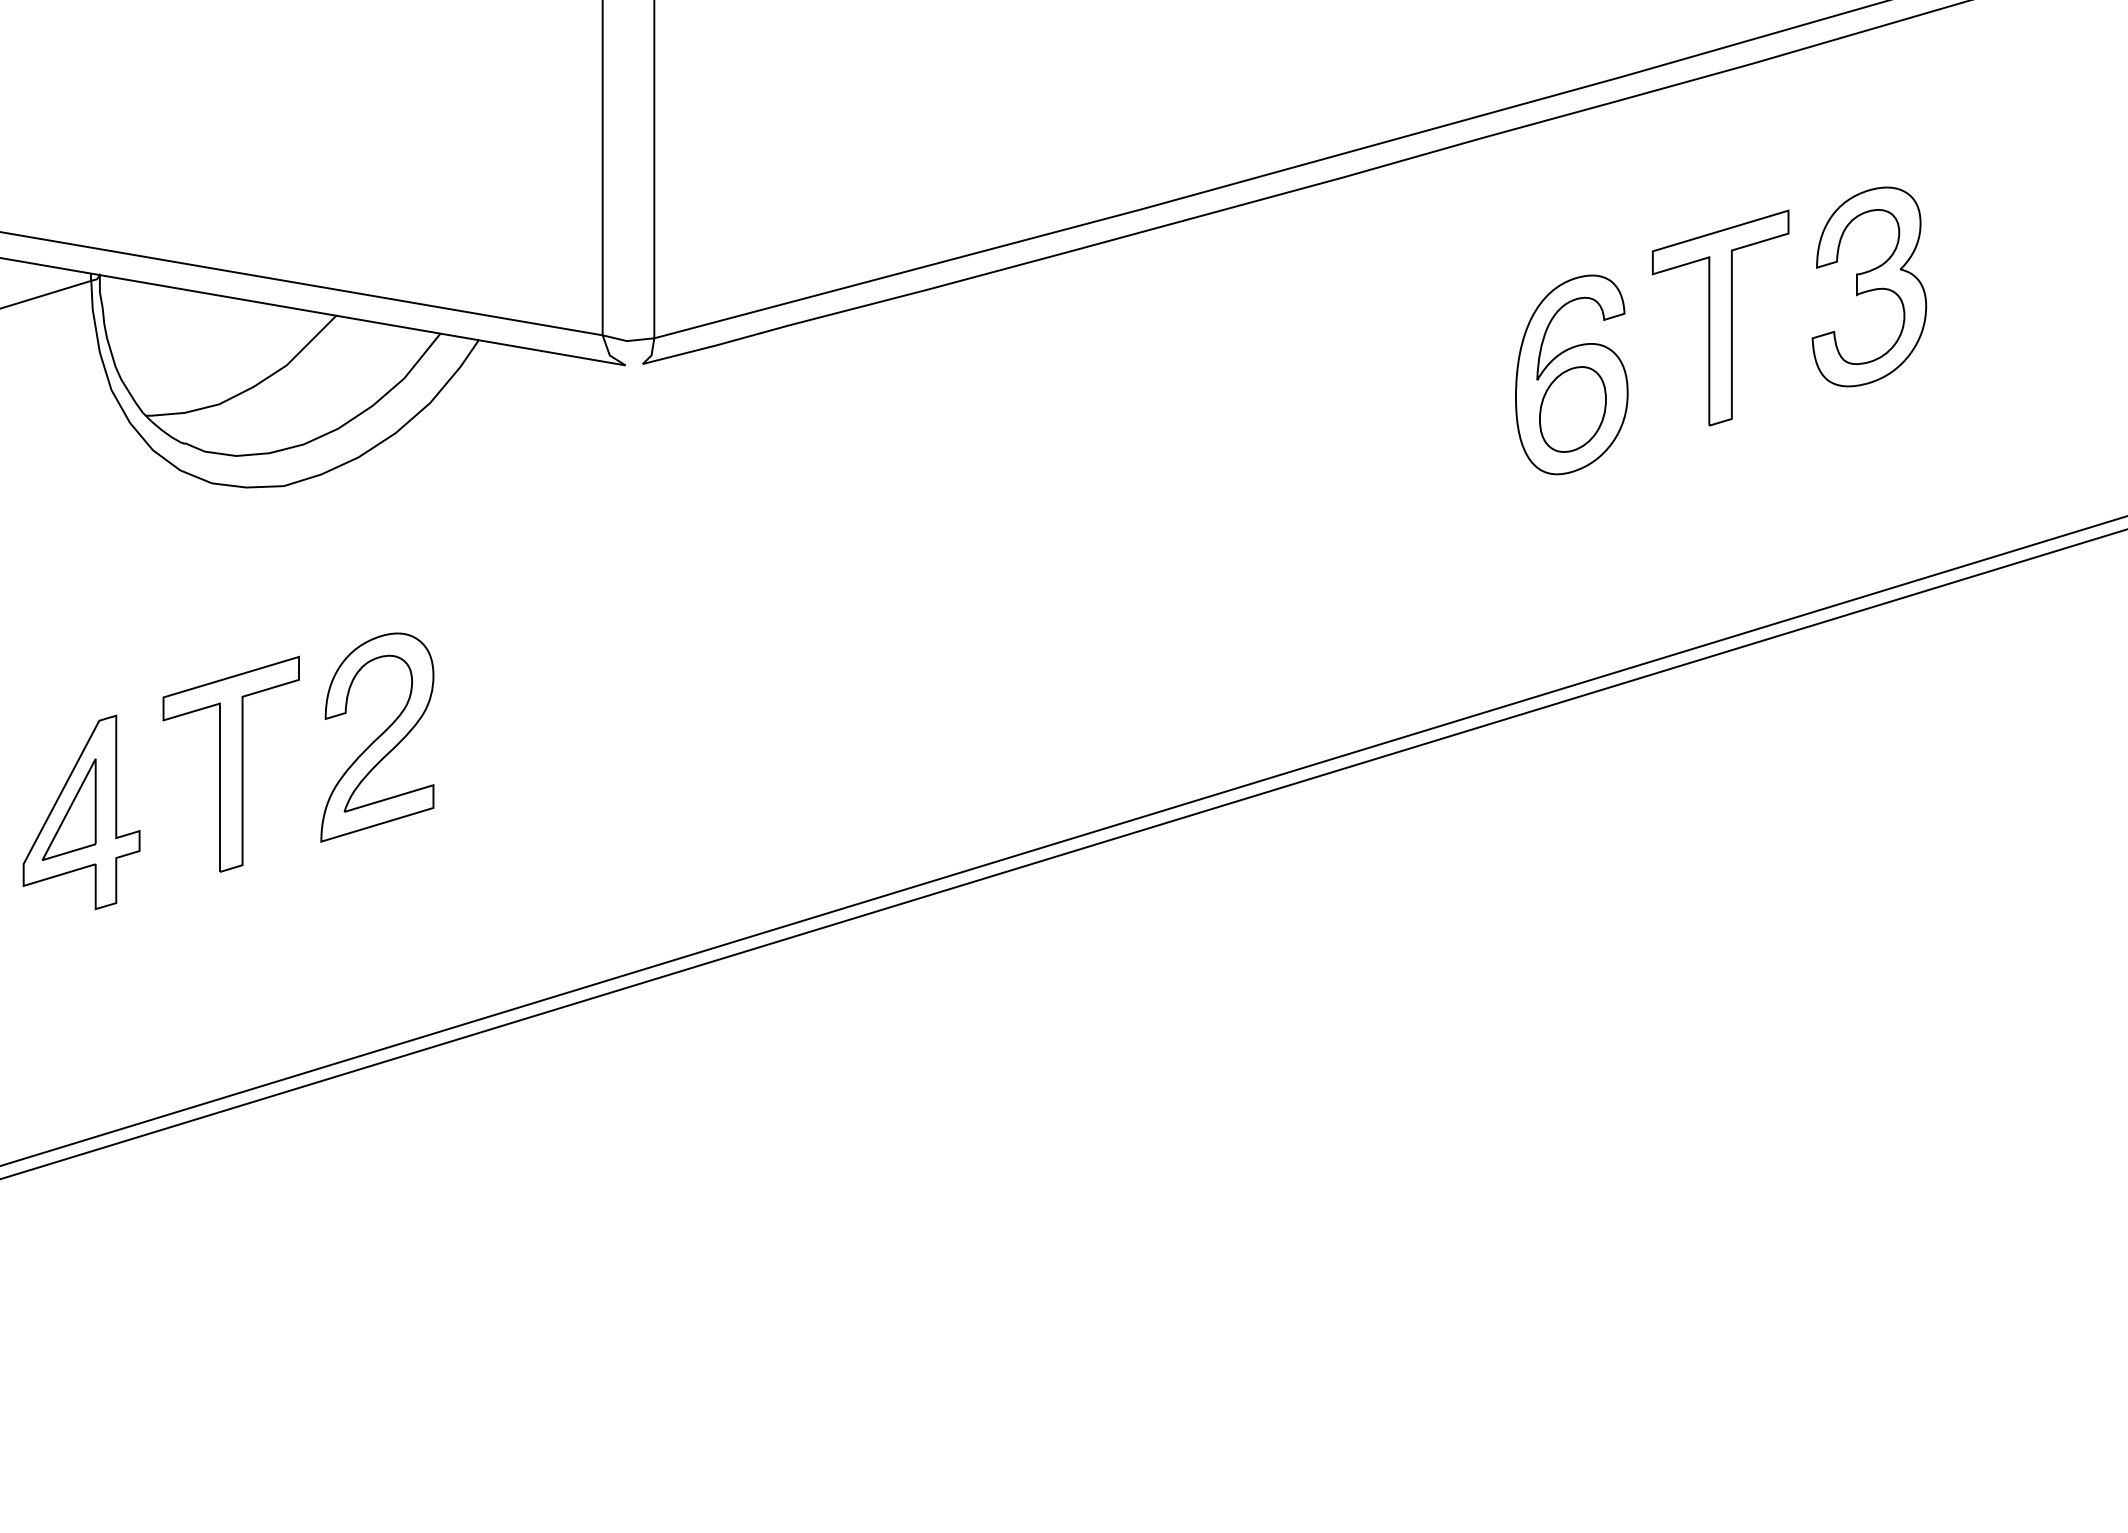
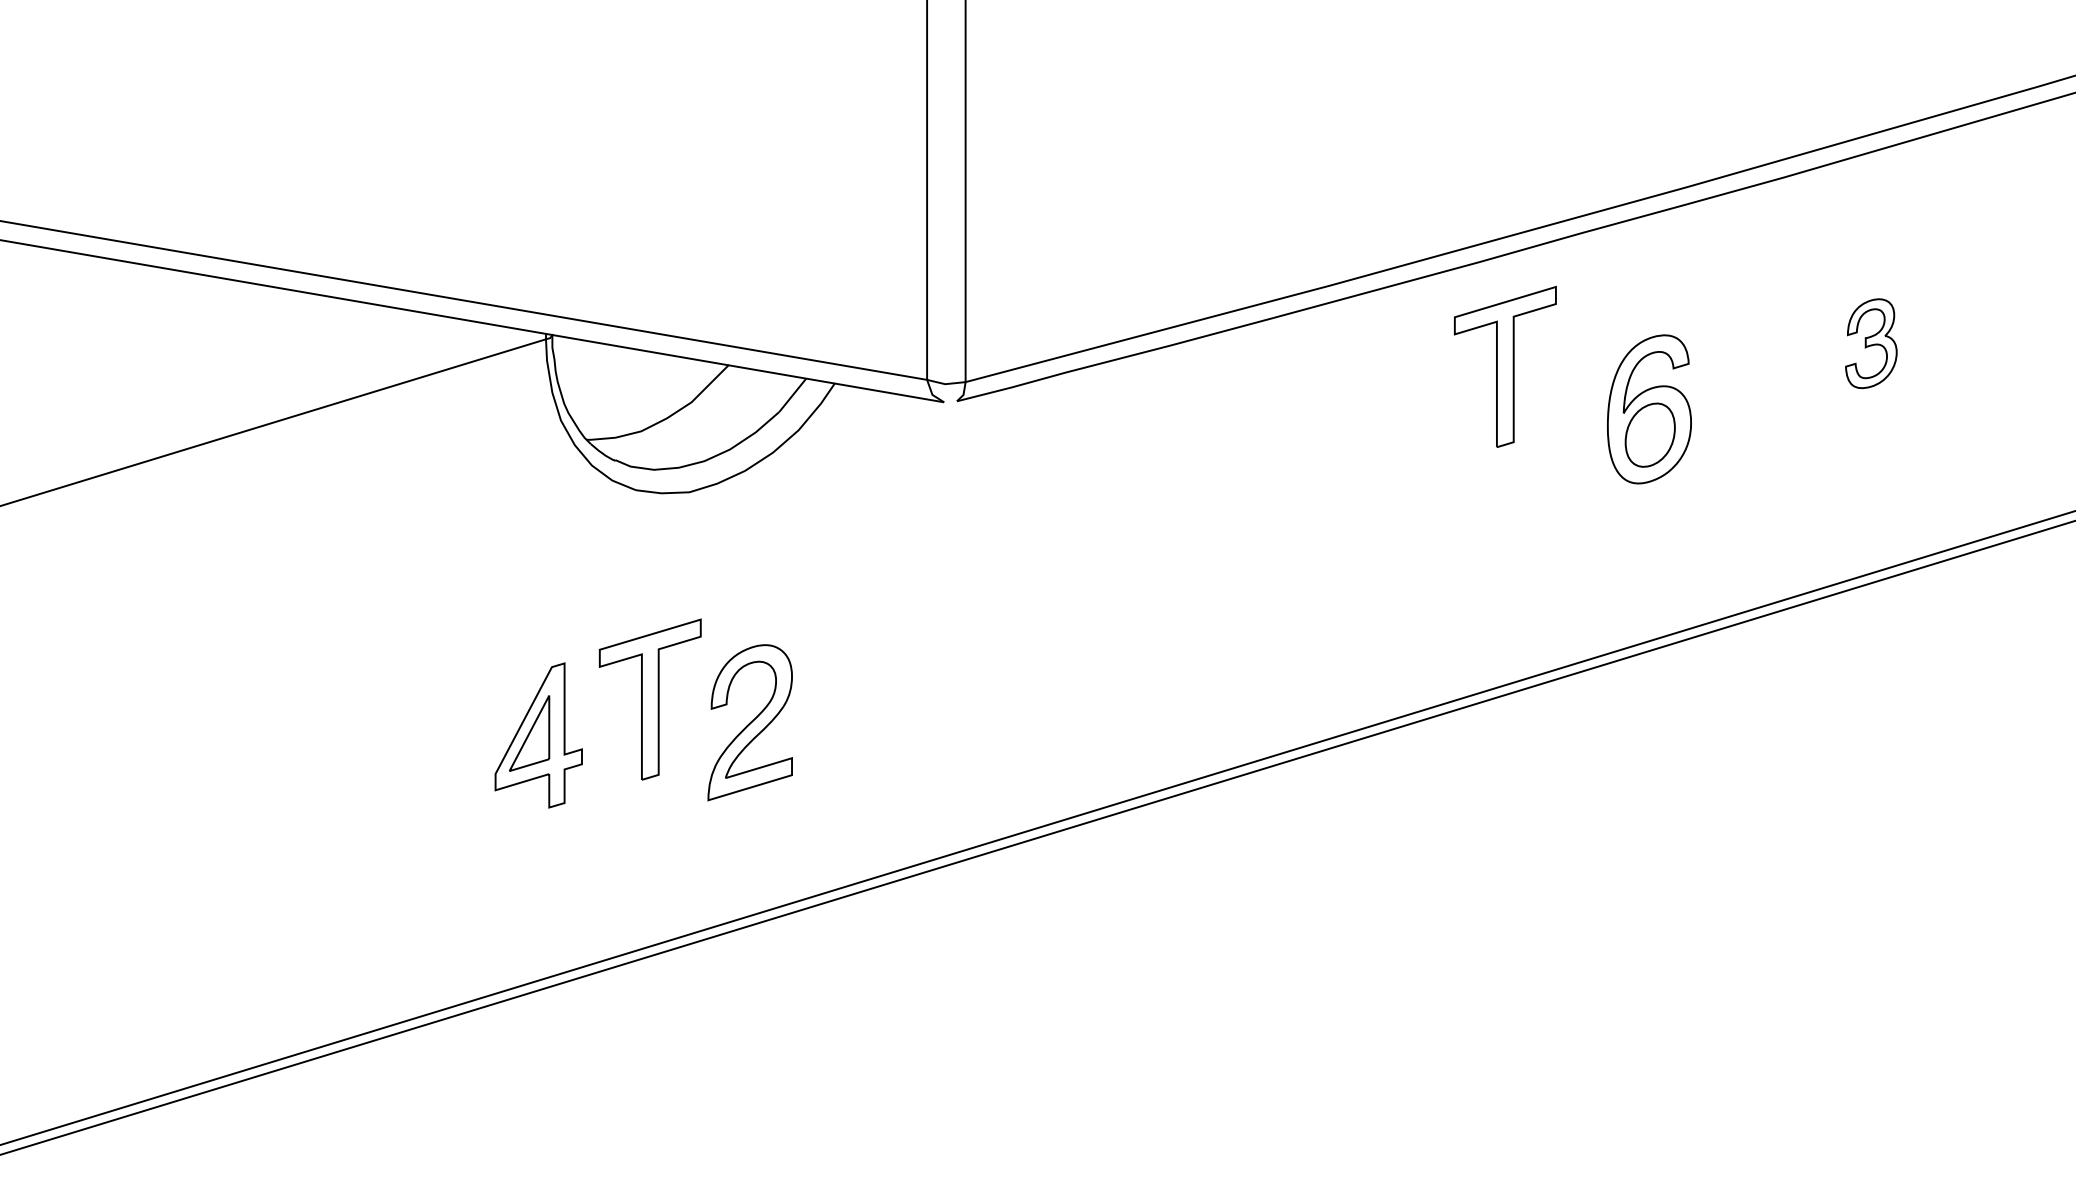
part: (1869, 286) -> (1871, 343), size x0.6
part: (1720, 317) -> (1505, 366), moved
part: (376, 737) -> (749, 722), moved

